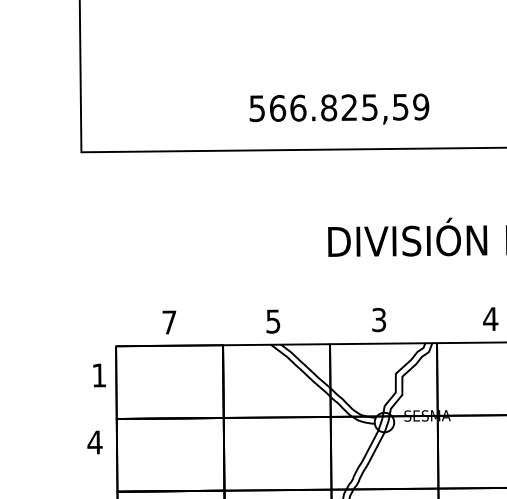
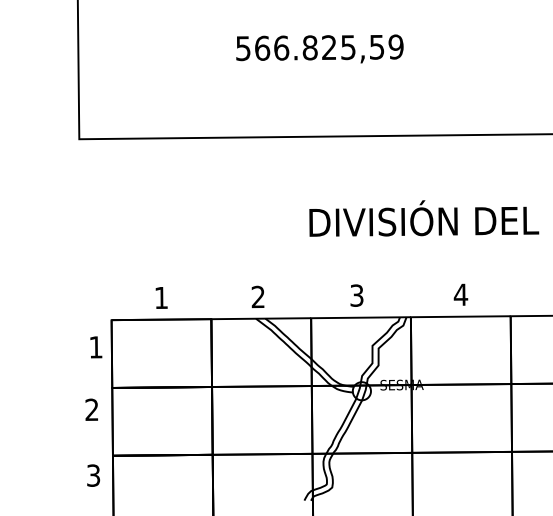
text: (338, 108) -> (319, 48), moved
text: (272, 320) -> (257, 296), 5 -> 2
text: (169, 321) -> (161, 297), 7 -> 1
text: (94, 442) -> (91, 409), 4 -> 2

